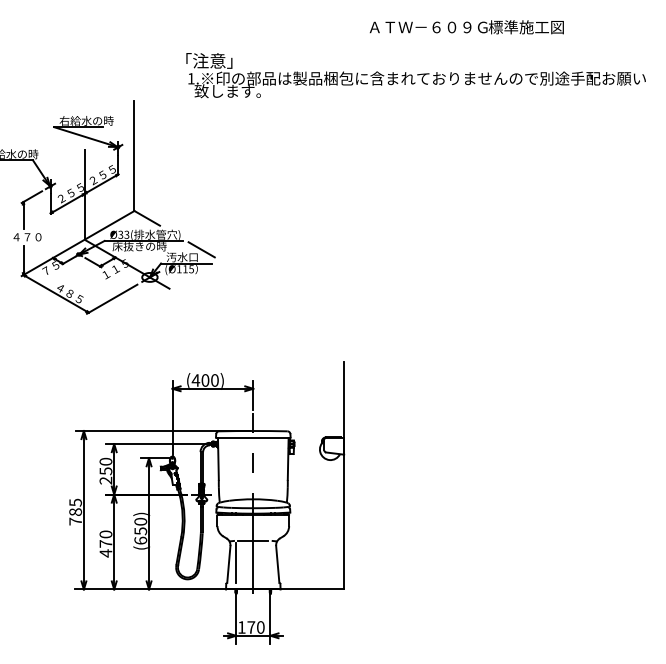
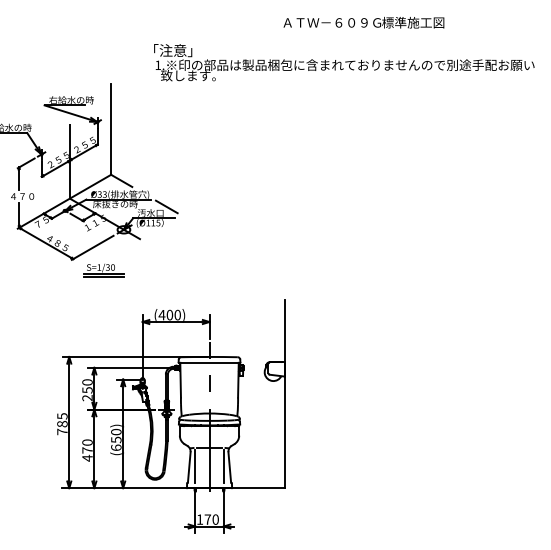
text: (466, 27) -> (363, 22), moved
part: (125, 326) -> (103, 270), added
line: (270, 563) -> (223, 466), added

